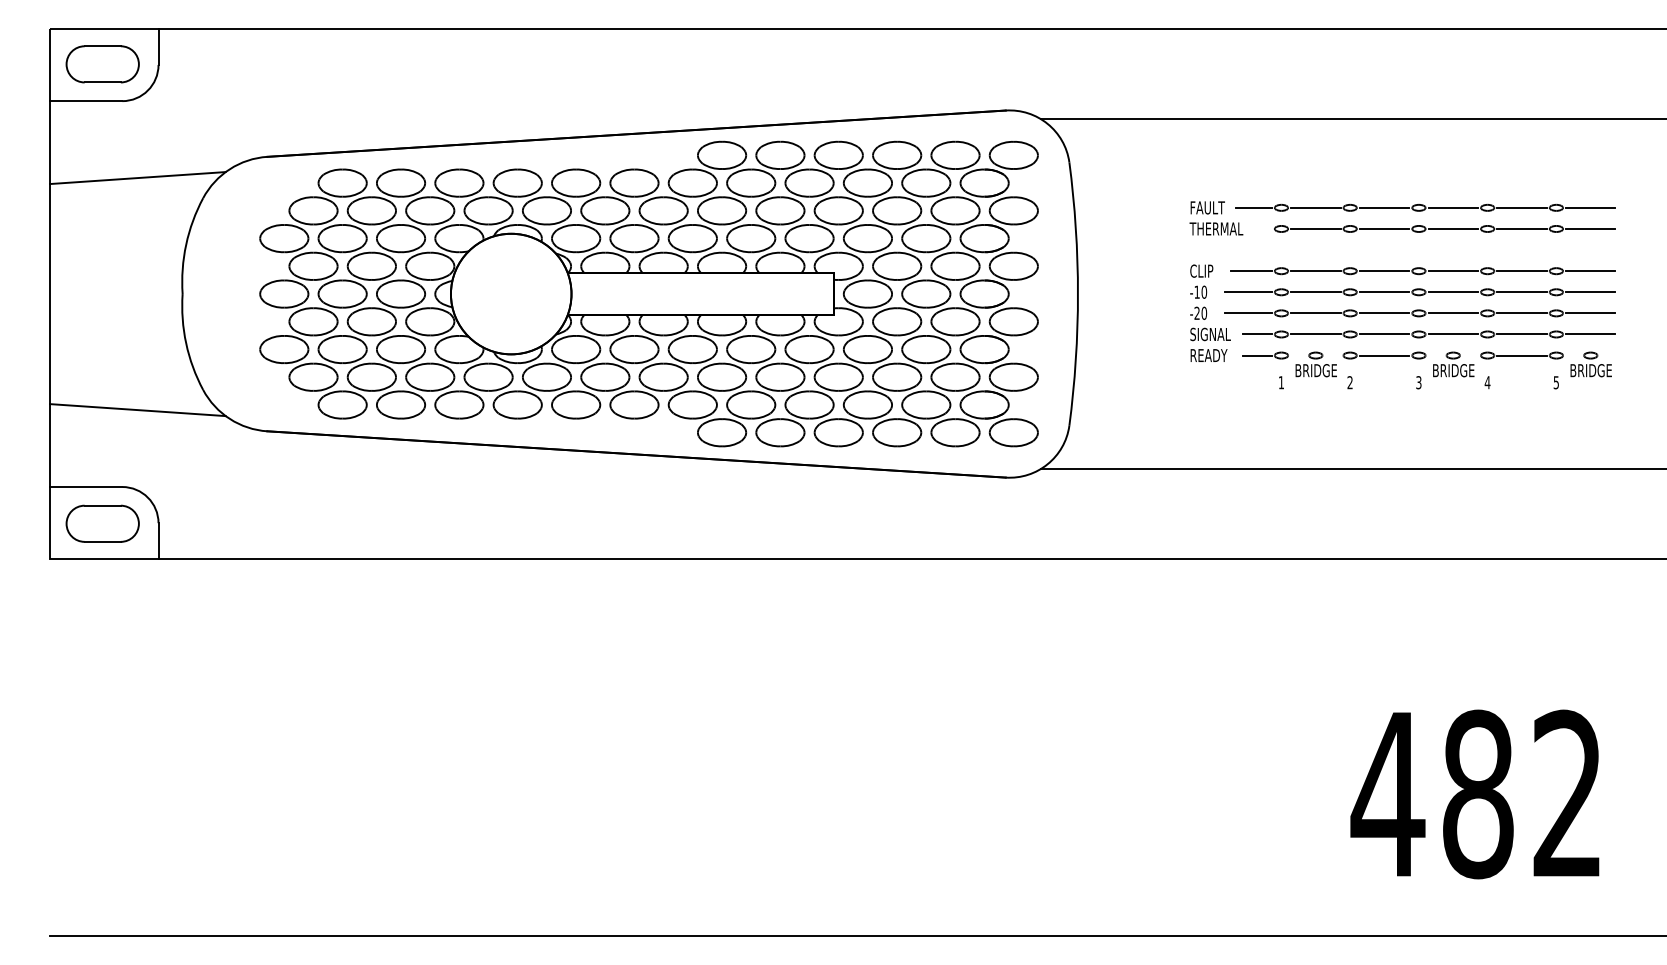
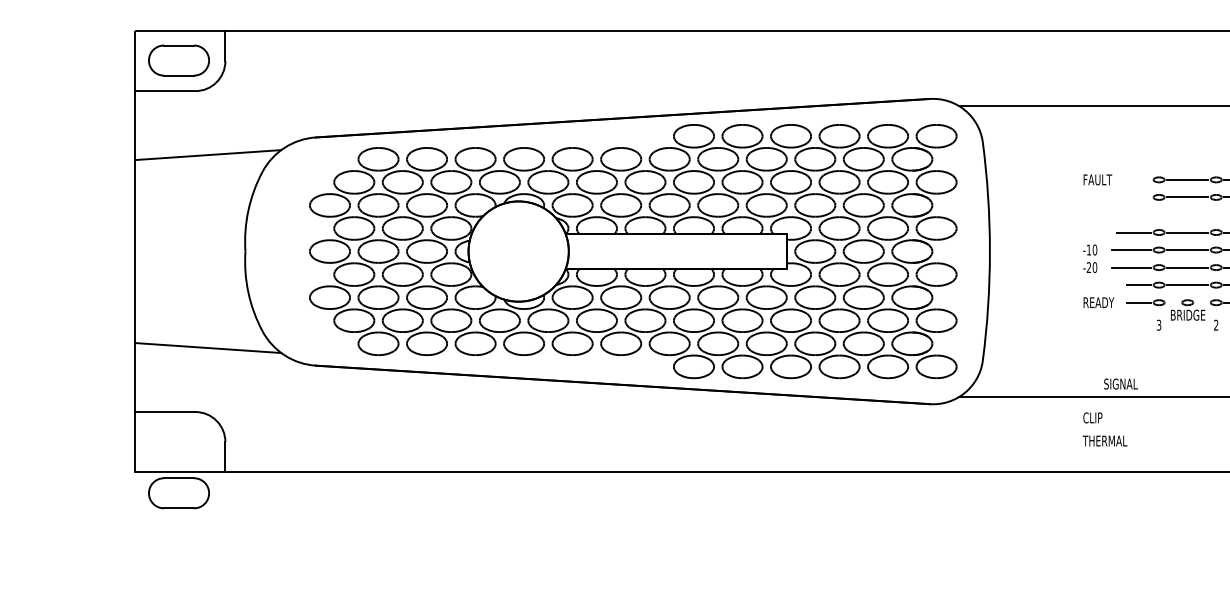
line: (1253, 207) -> (1135, 179), removed
text: (1216, 228) -> (1105, 440), moved
text: (1201, 270) -> (1092, 417), moved
text: (1210, 334) -> (1120, 384), moved
text: (1281, 382) -> (1159, 325), 1 -> 3
part: (102, 523) -> (178, 493), moved

